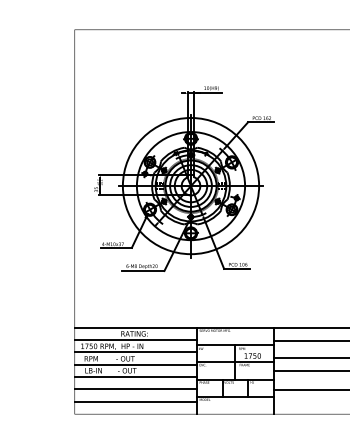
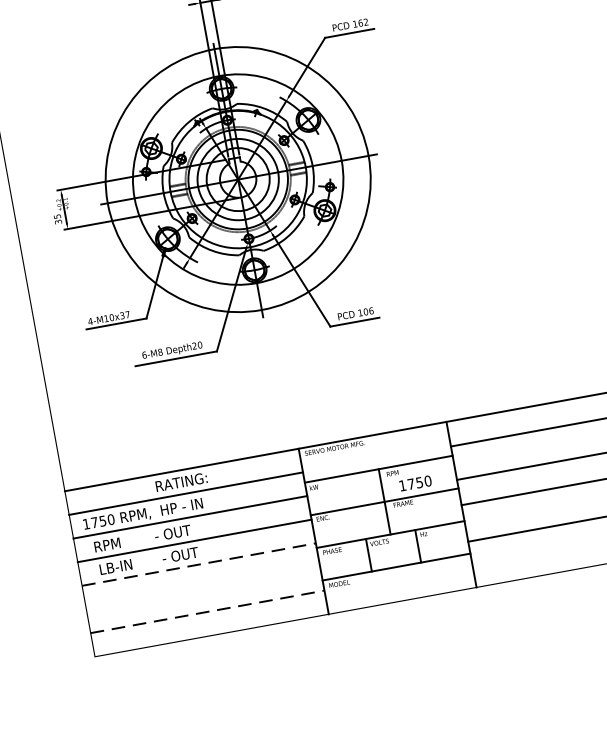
line: (136, 377) -> (200, 565), solid -> dashed
line: (135, 389) -> (202, 588), removed
line: (136, 401) -> (208, 611), solid -> dashed

